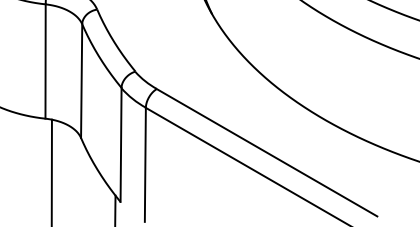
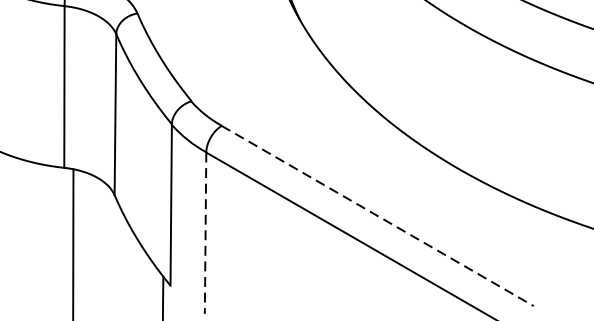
line: (267, 152) -> (378, 215), solid -> dashed
line: (145, 165) -> (205, 234), solid -> dashed

